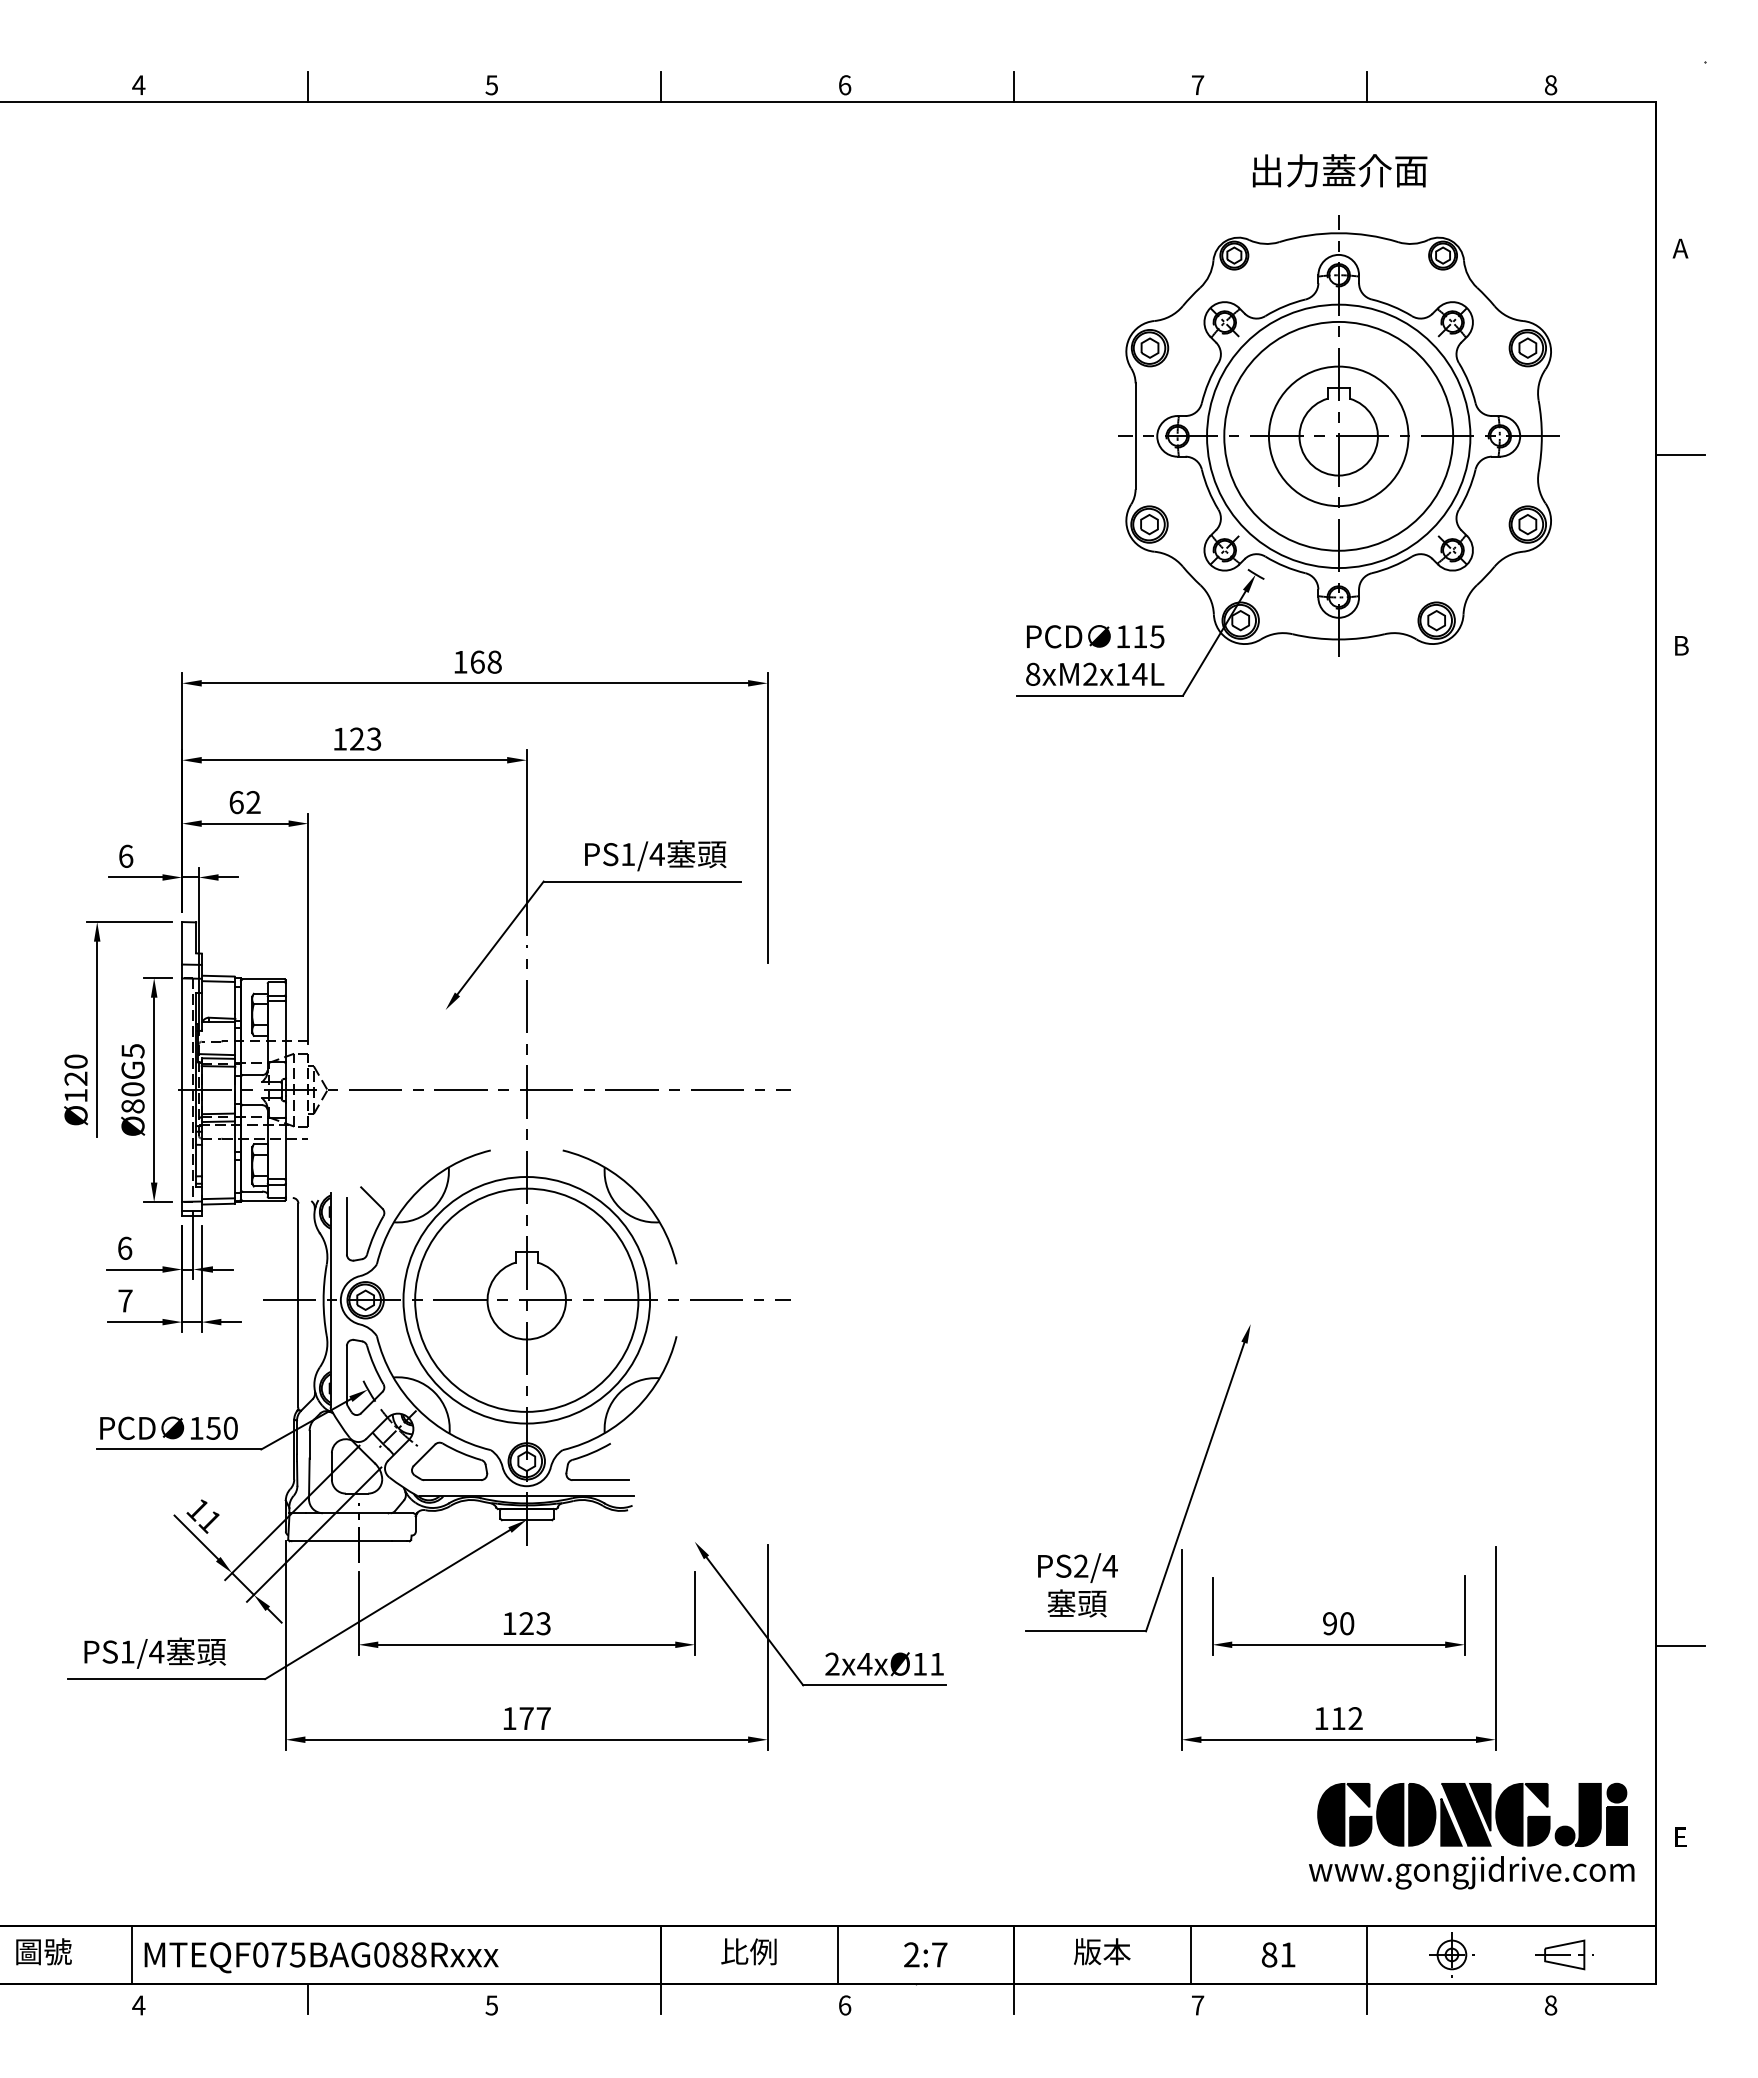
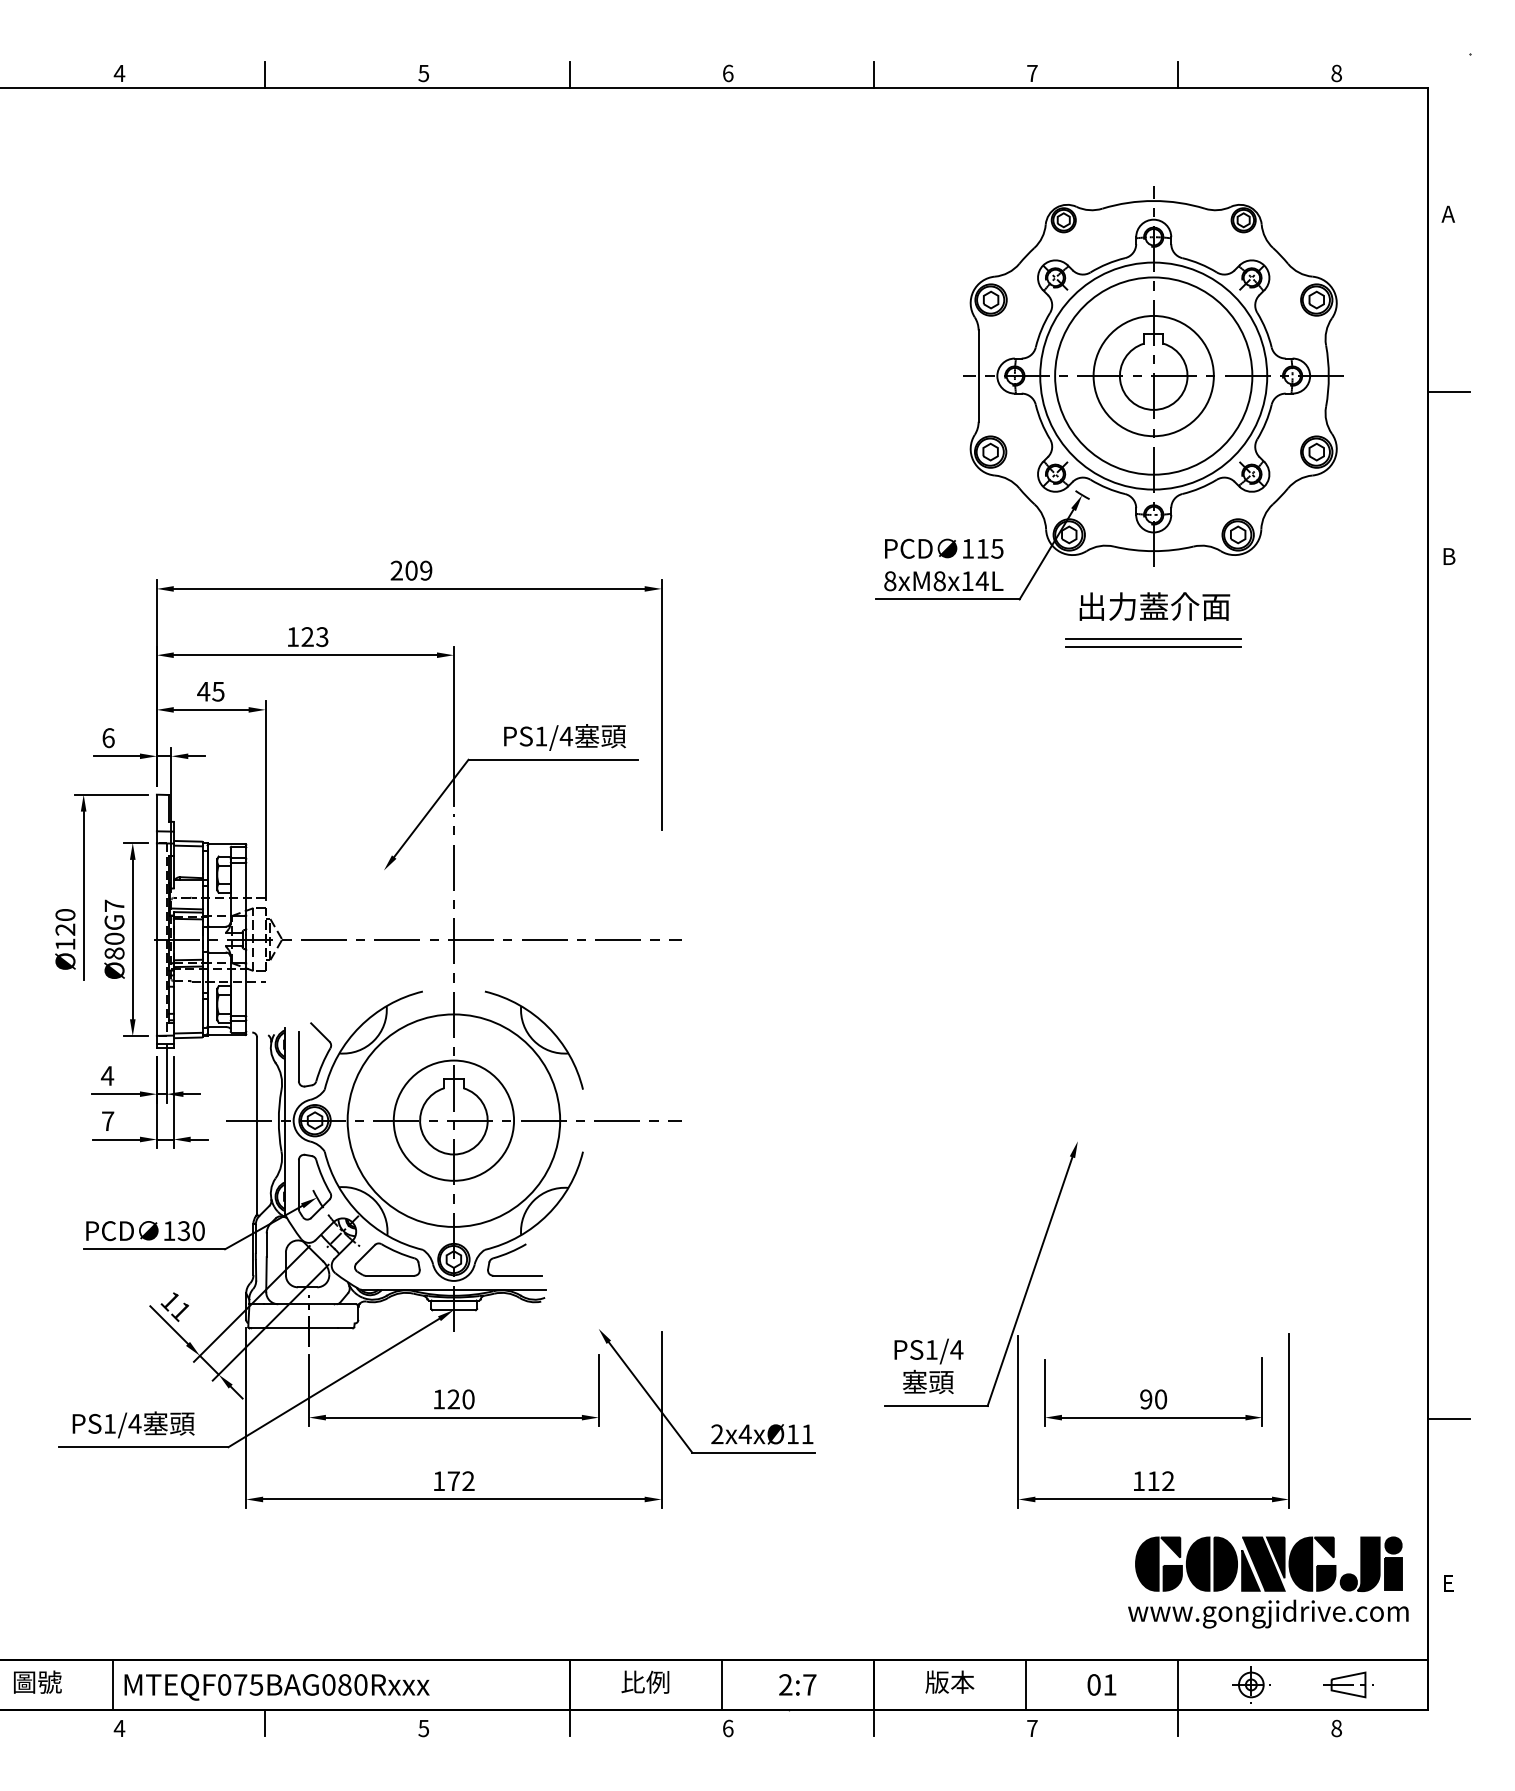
text: (1340, 170) -> (1155, 606), moved
text: (477, 661) -> (411, 570), 168 -> 209
text: (1090, 673) -> (939, 580), 8xM2x14L -> 8xM8x14L
line: (1338, 741) -> (1153, 639), added
line: (1338, 750) -> (1153, 646), added
text: (244, 802) -> (210, 691), 62 -> 45
text: (132, 1051) -> (114, 906), Ø80G5 -> Ø80G7
text: (124, 1247) -> (107, 1075), 6 -> 4
circle: (526, 1300) -> (453, 1120), size x0.62
text: (213, 1427) -> (183, 1230), 150 -> 130
text: (1081, 1565) -> (932, 1349), PS2/4 -> PS1/4
text: (543, 1623) -> (468, 1399), 123 -> 120
text: (543, 1718) -> (468, 1481), 177 -> 172
text: (418, 1954) -> (360, 1684), MTEQF075BAG088Rxxx -> MTEQF075BAG080Rxxx
text: (1269, 1954) -> (1094, 1684), 81 -> 01

